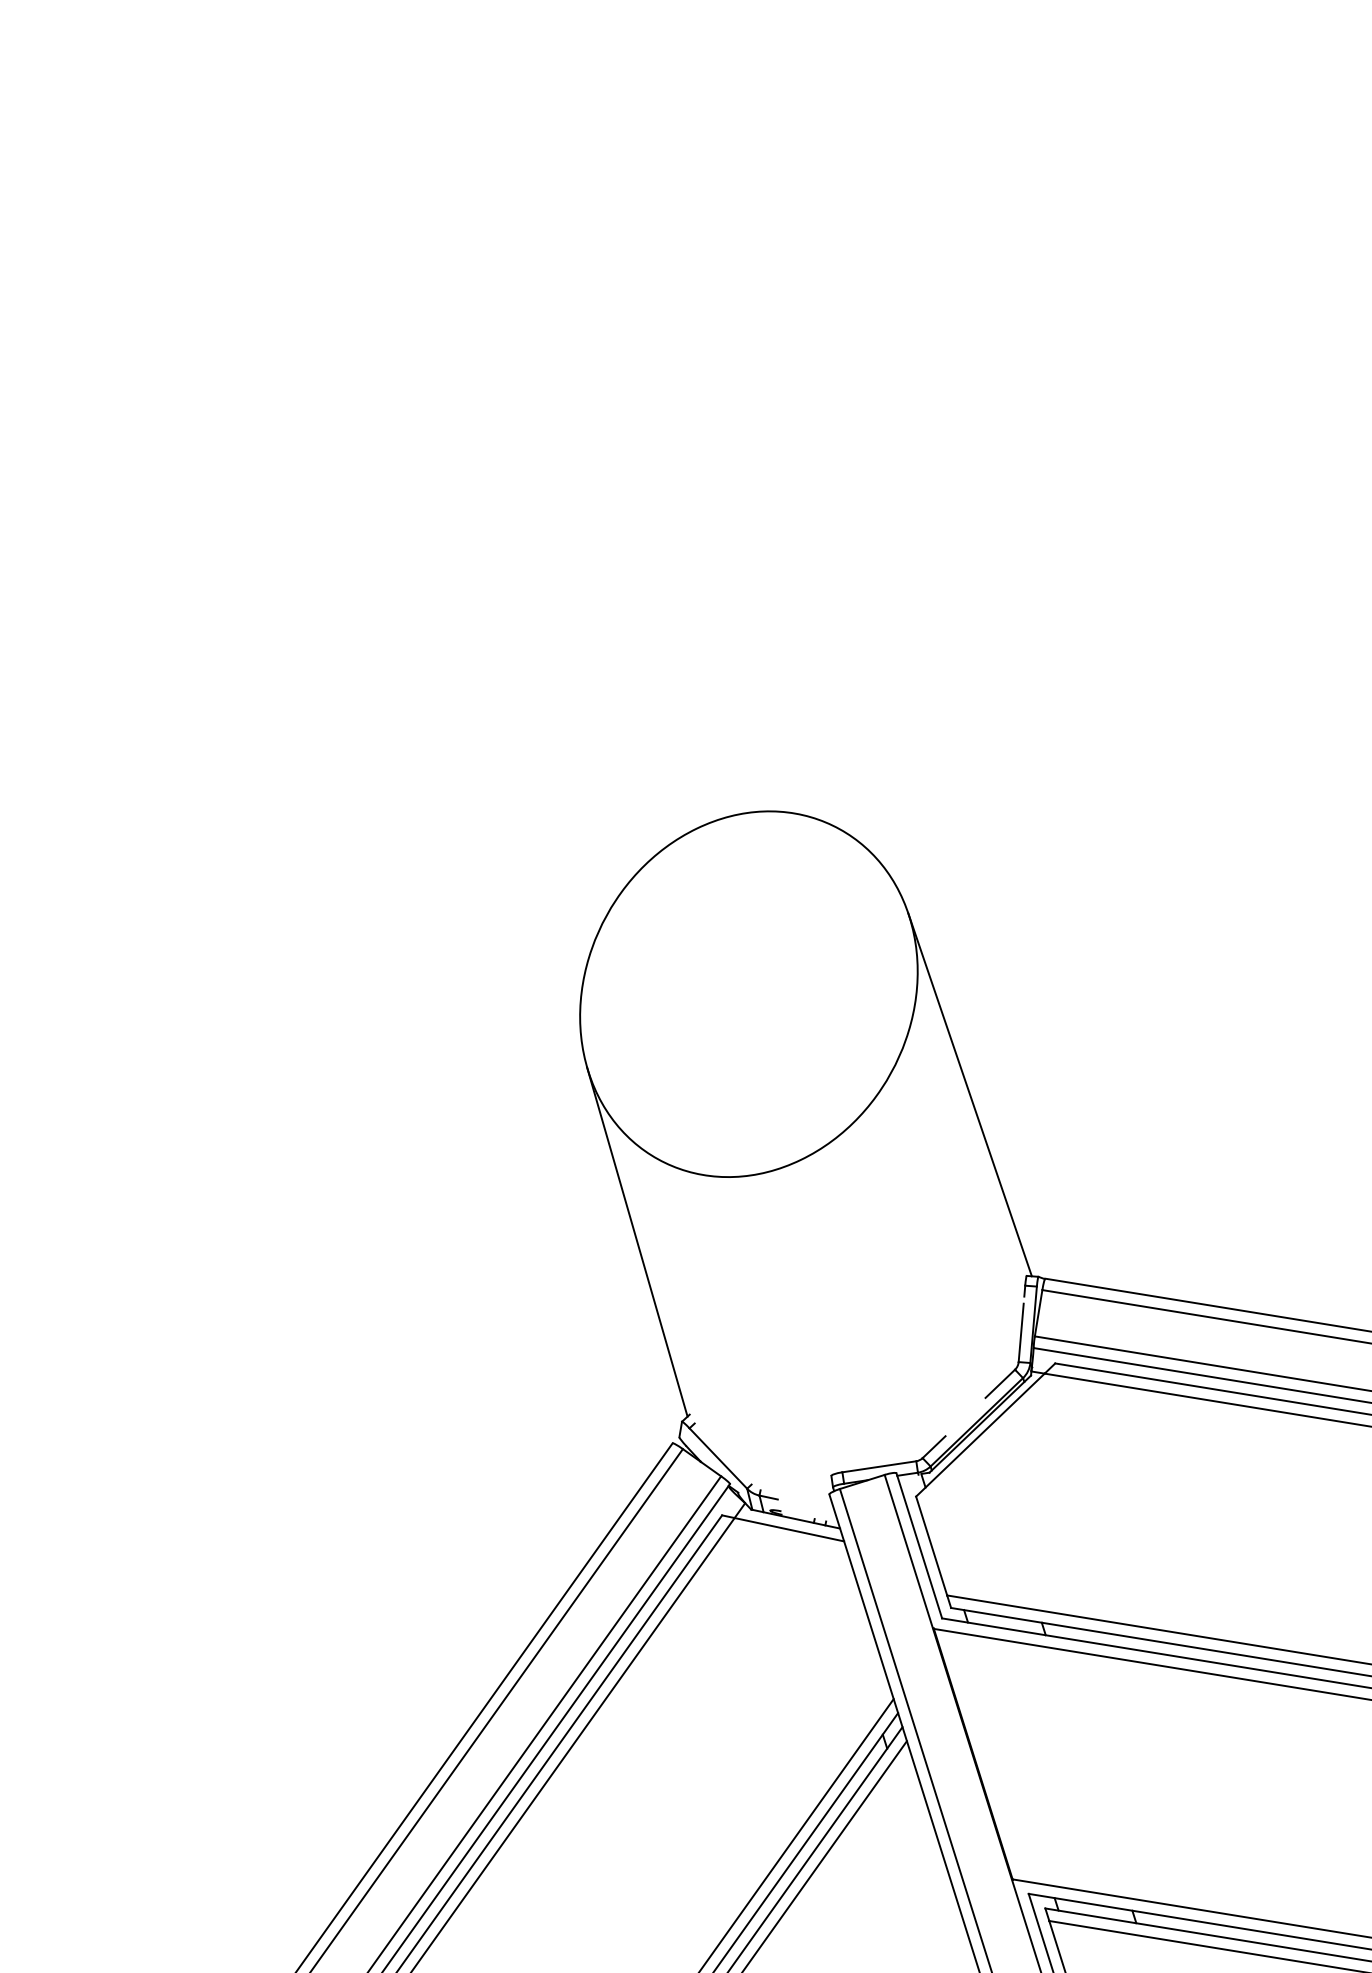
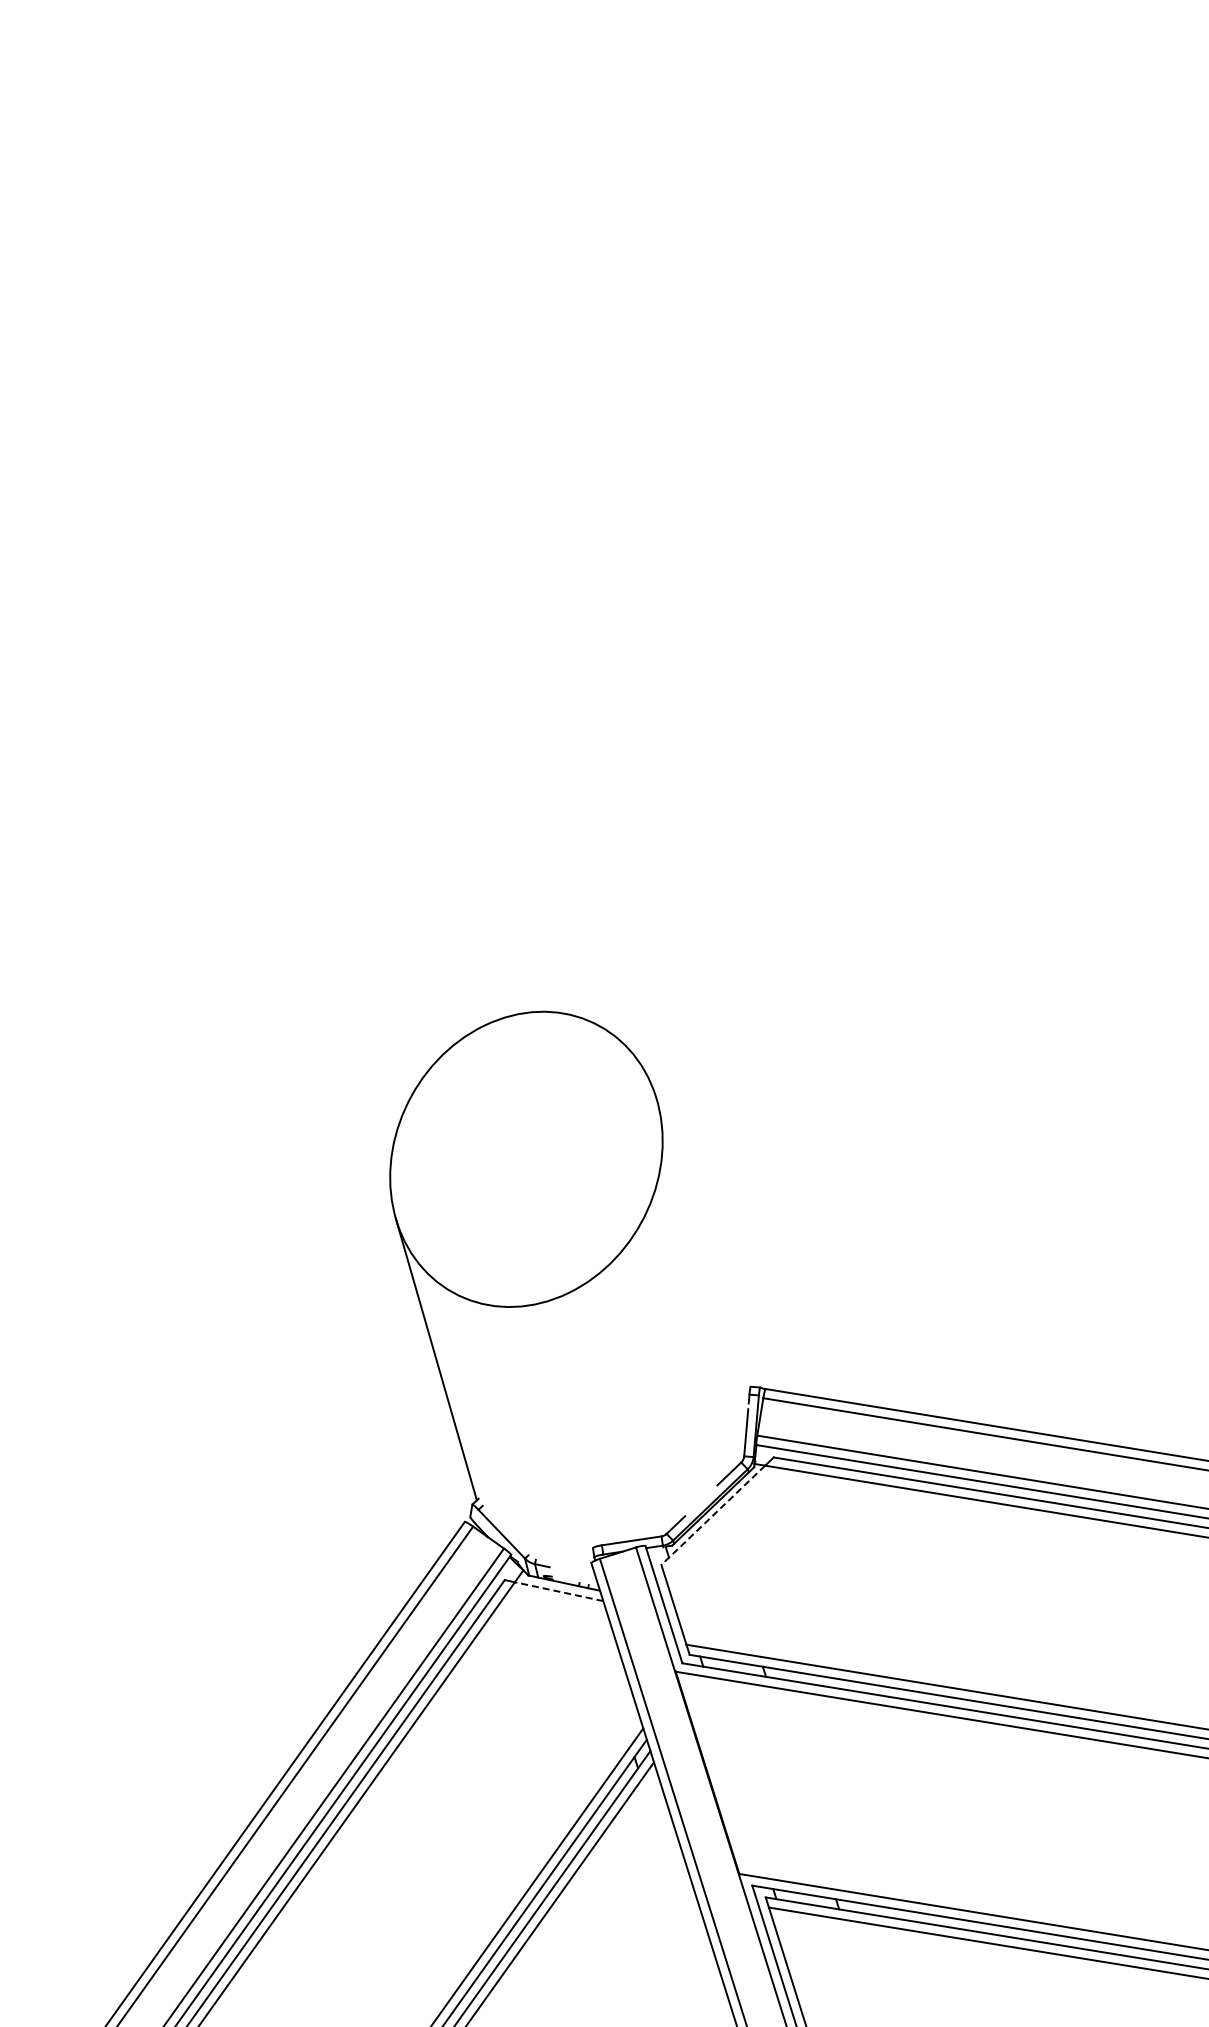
line: (969, 1094) -> (704, 1240), removed
line: (980, 1435) -> (713, 1515), solid -> dashed
line: (788, 1529) -> (558, 1591), solid -> dashed

